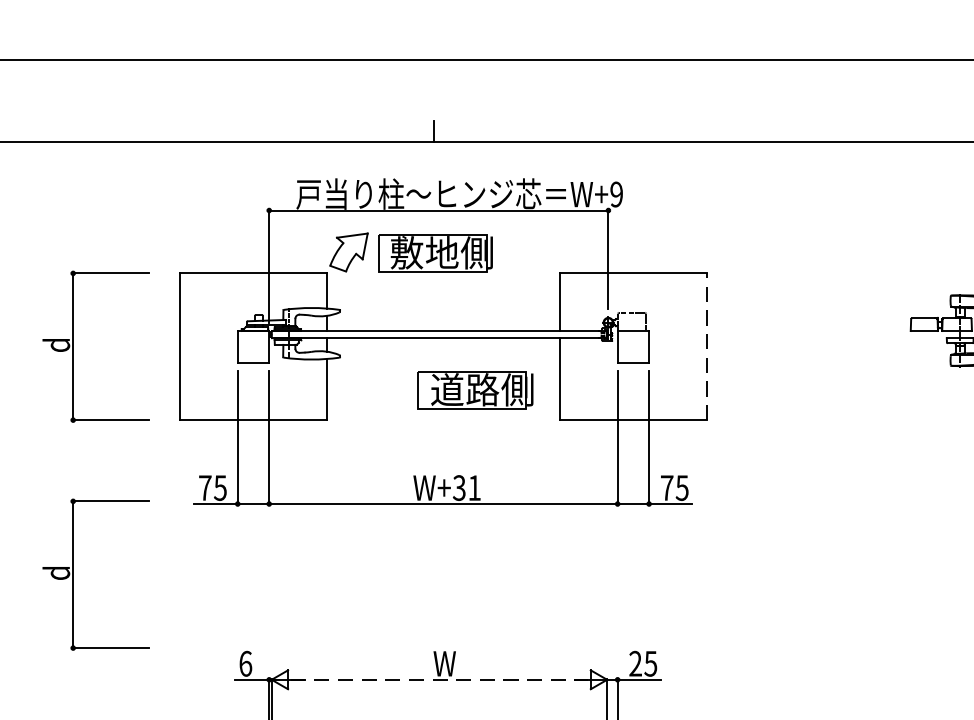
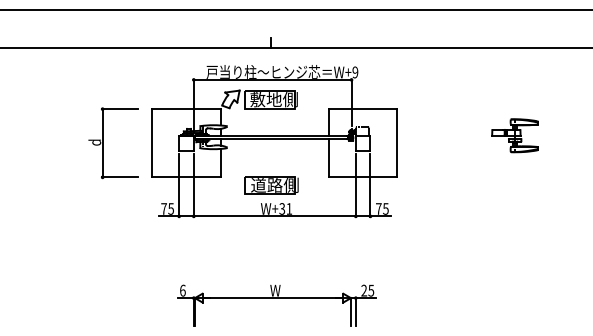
line: (707, 345) -> (397, 142), dashed -> solid
part: (474, 390) -> (271, 185), moved
part: (75, 575) -> (103, 249), removed
line: (440, 680) -> (273, 298), dashed -> solid

